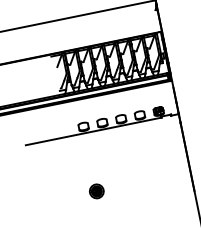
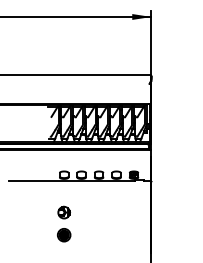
part: (91, 167) -> (63, 212), added

